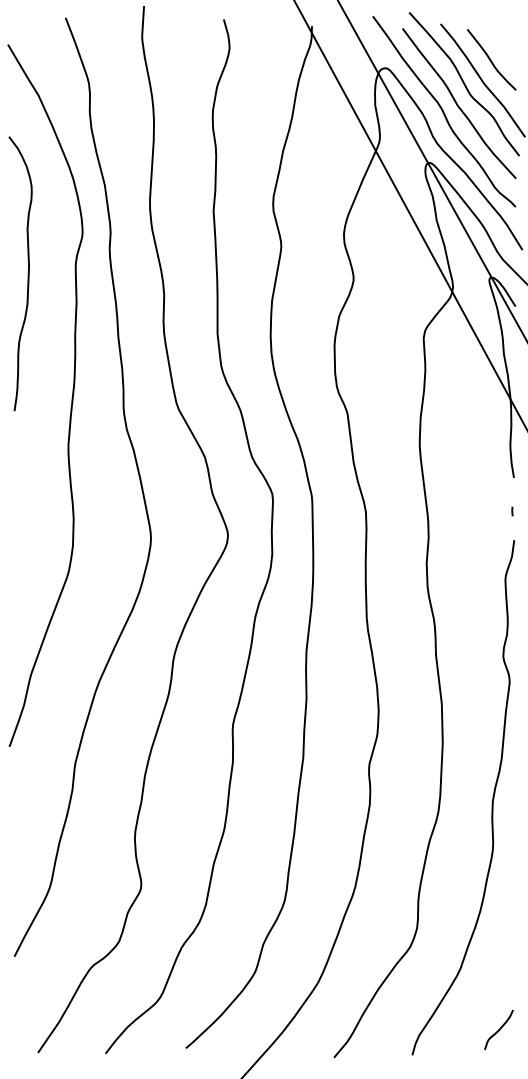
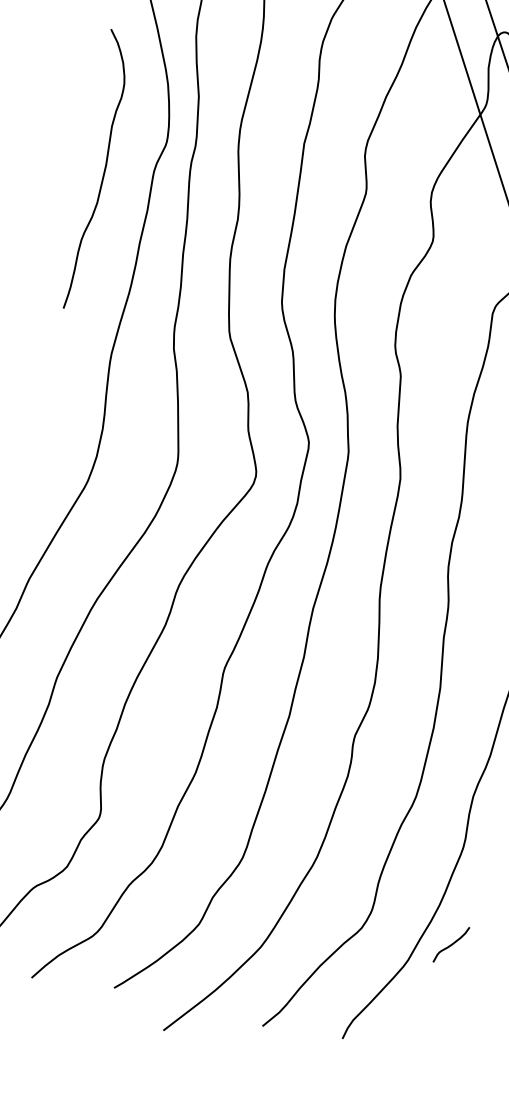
curve: (498, 1029) -> (451, 944), moved

